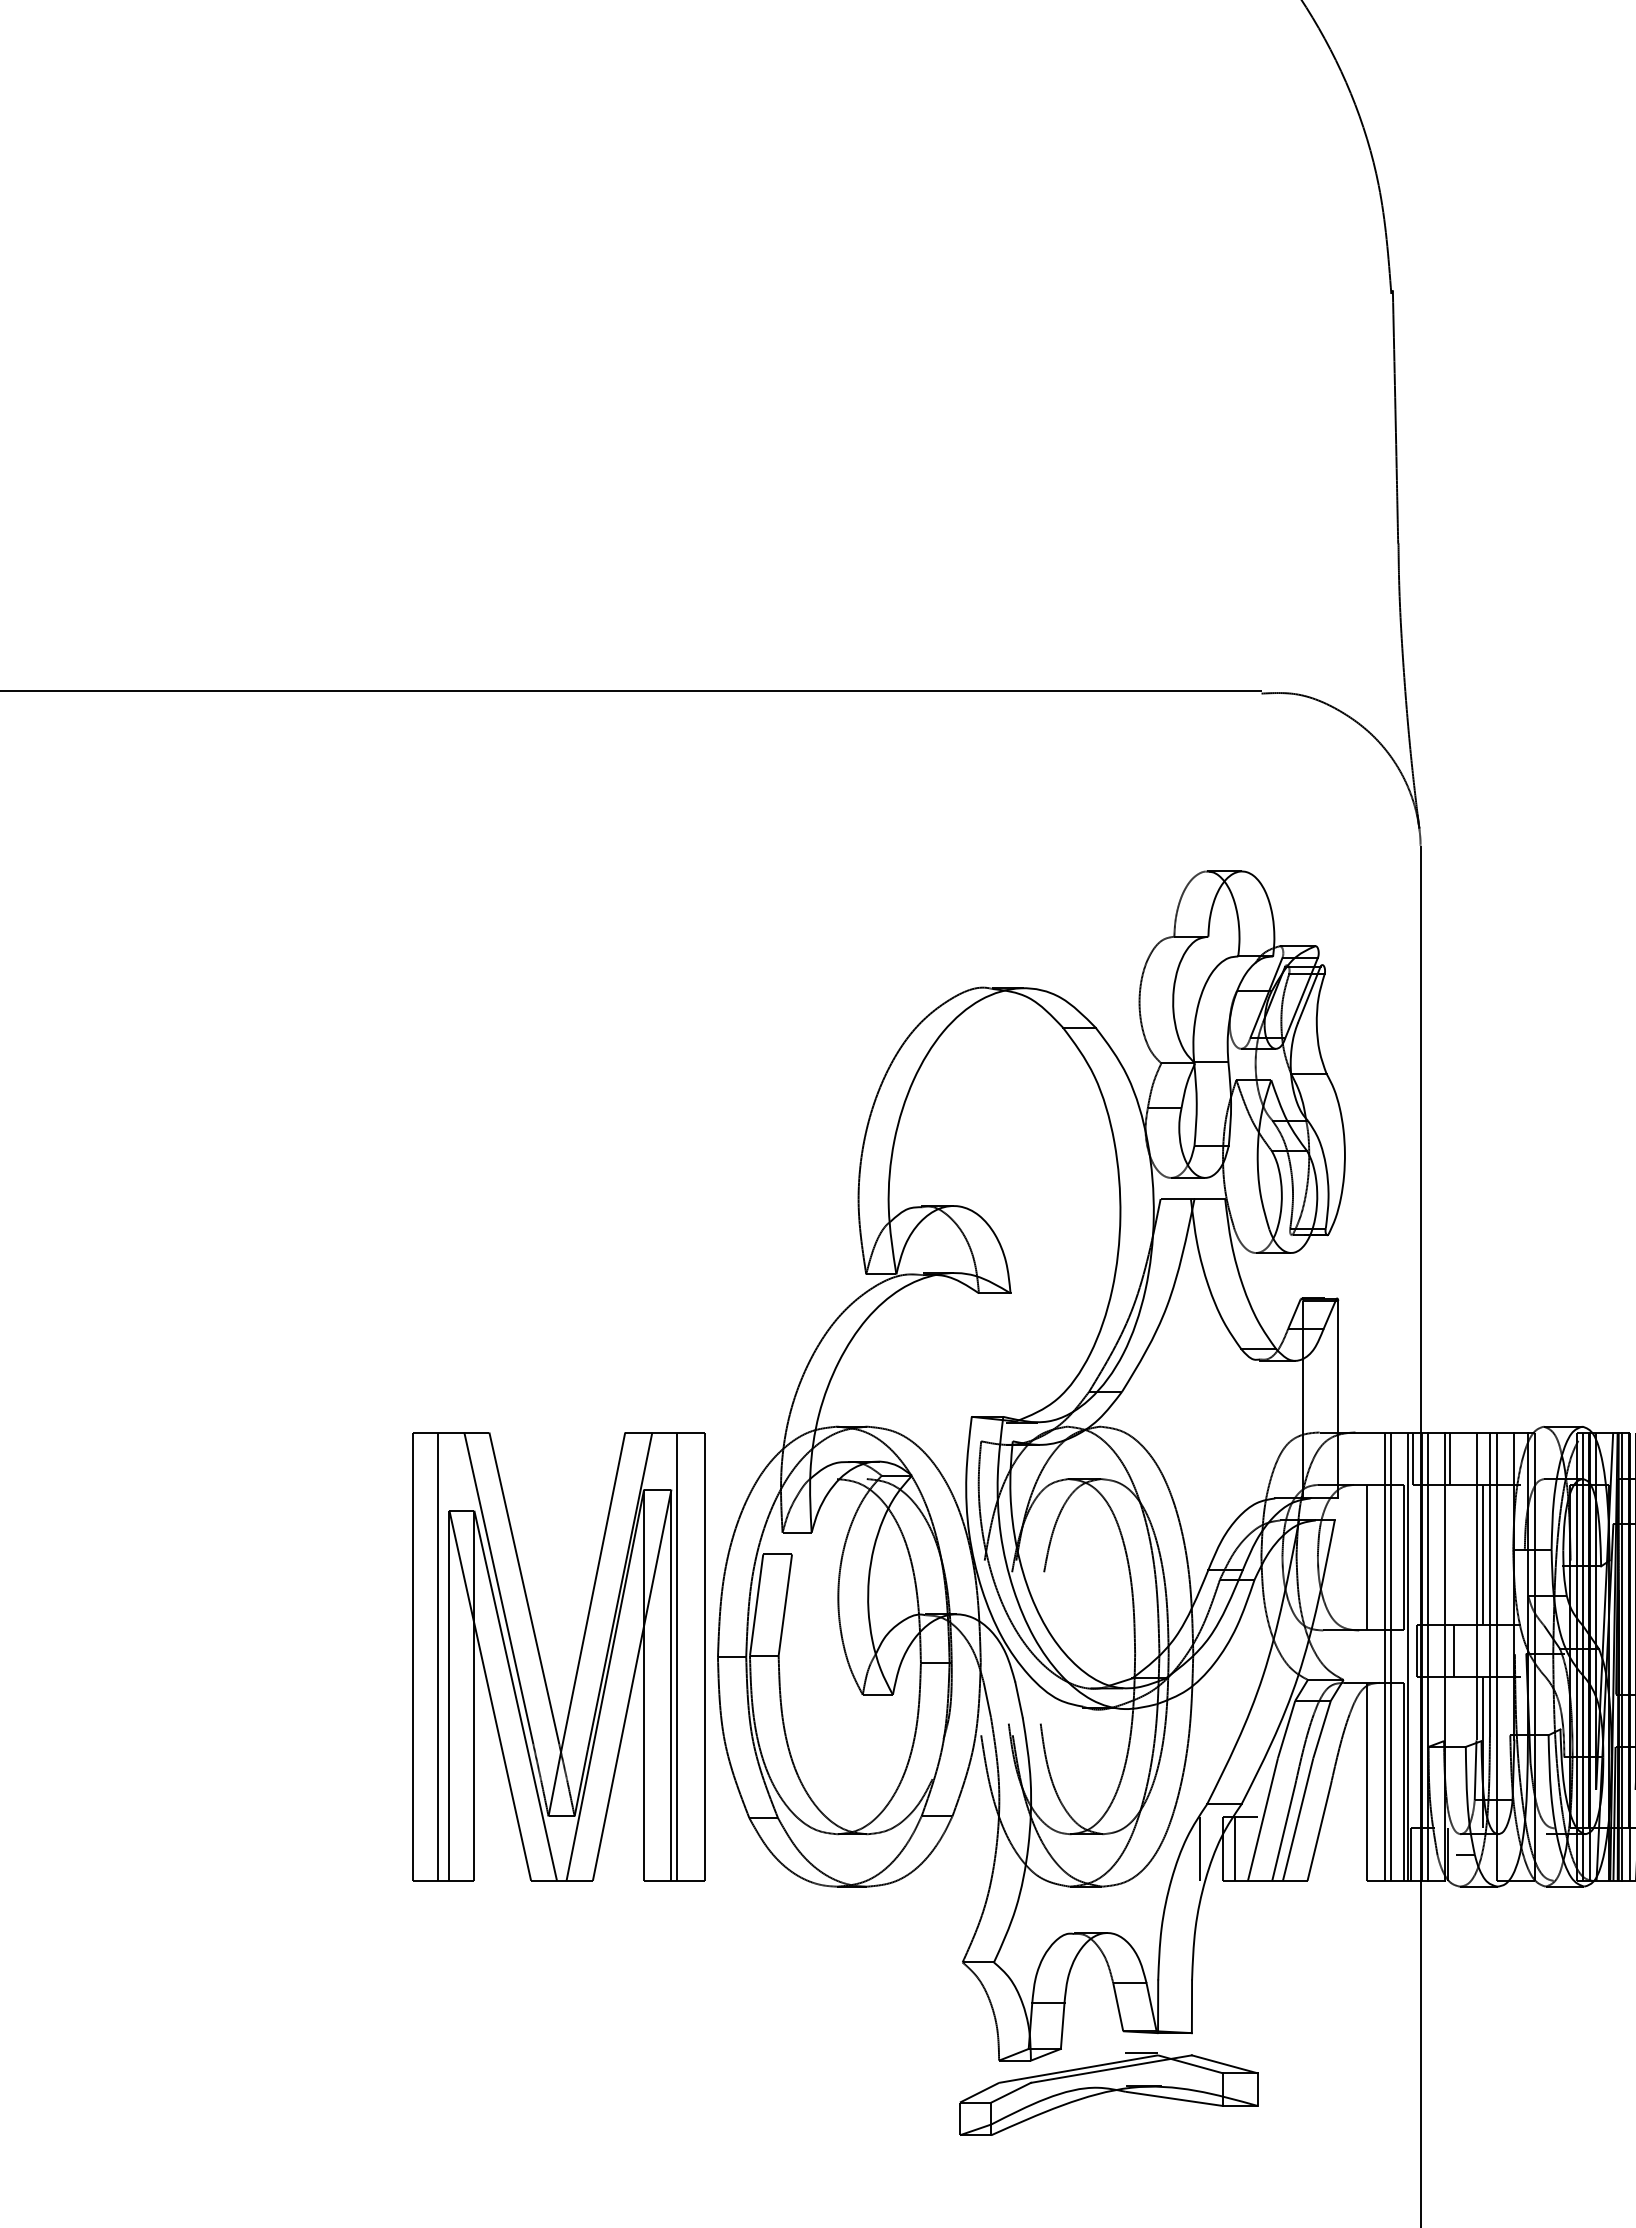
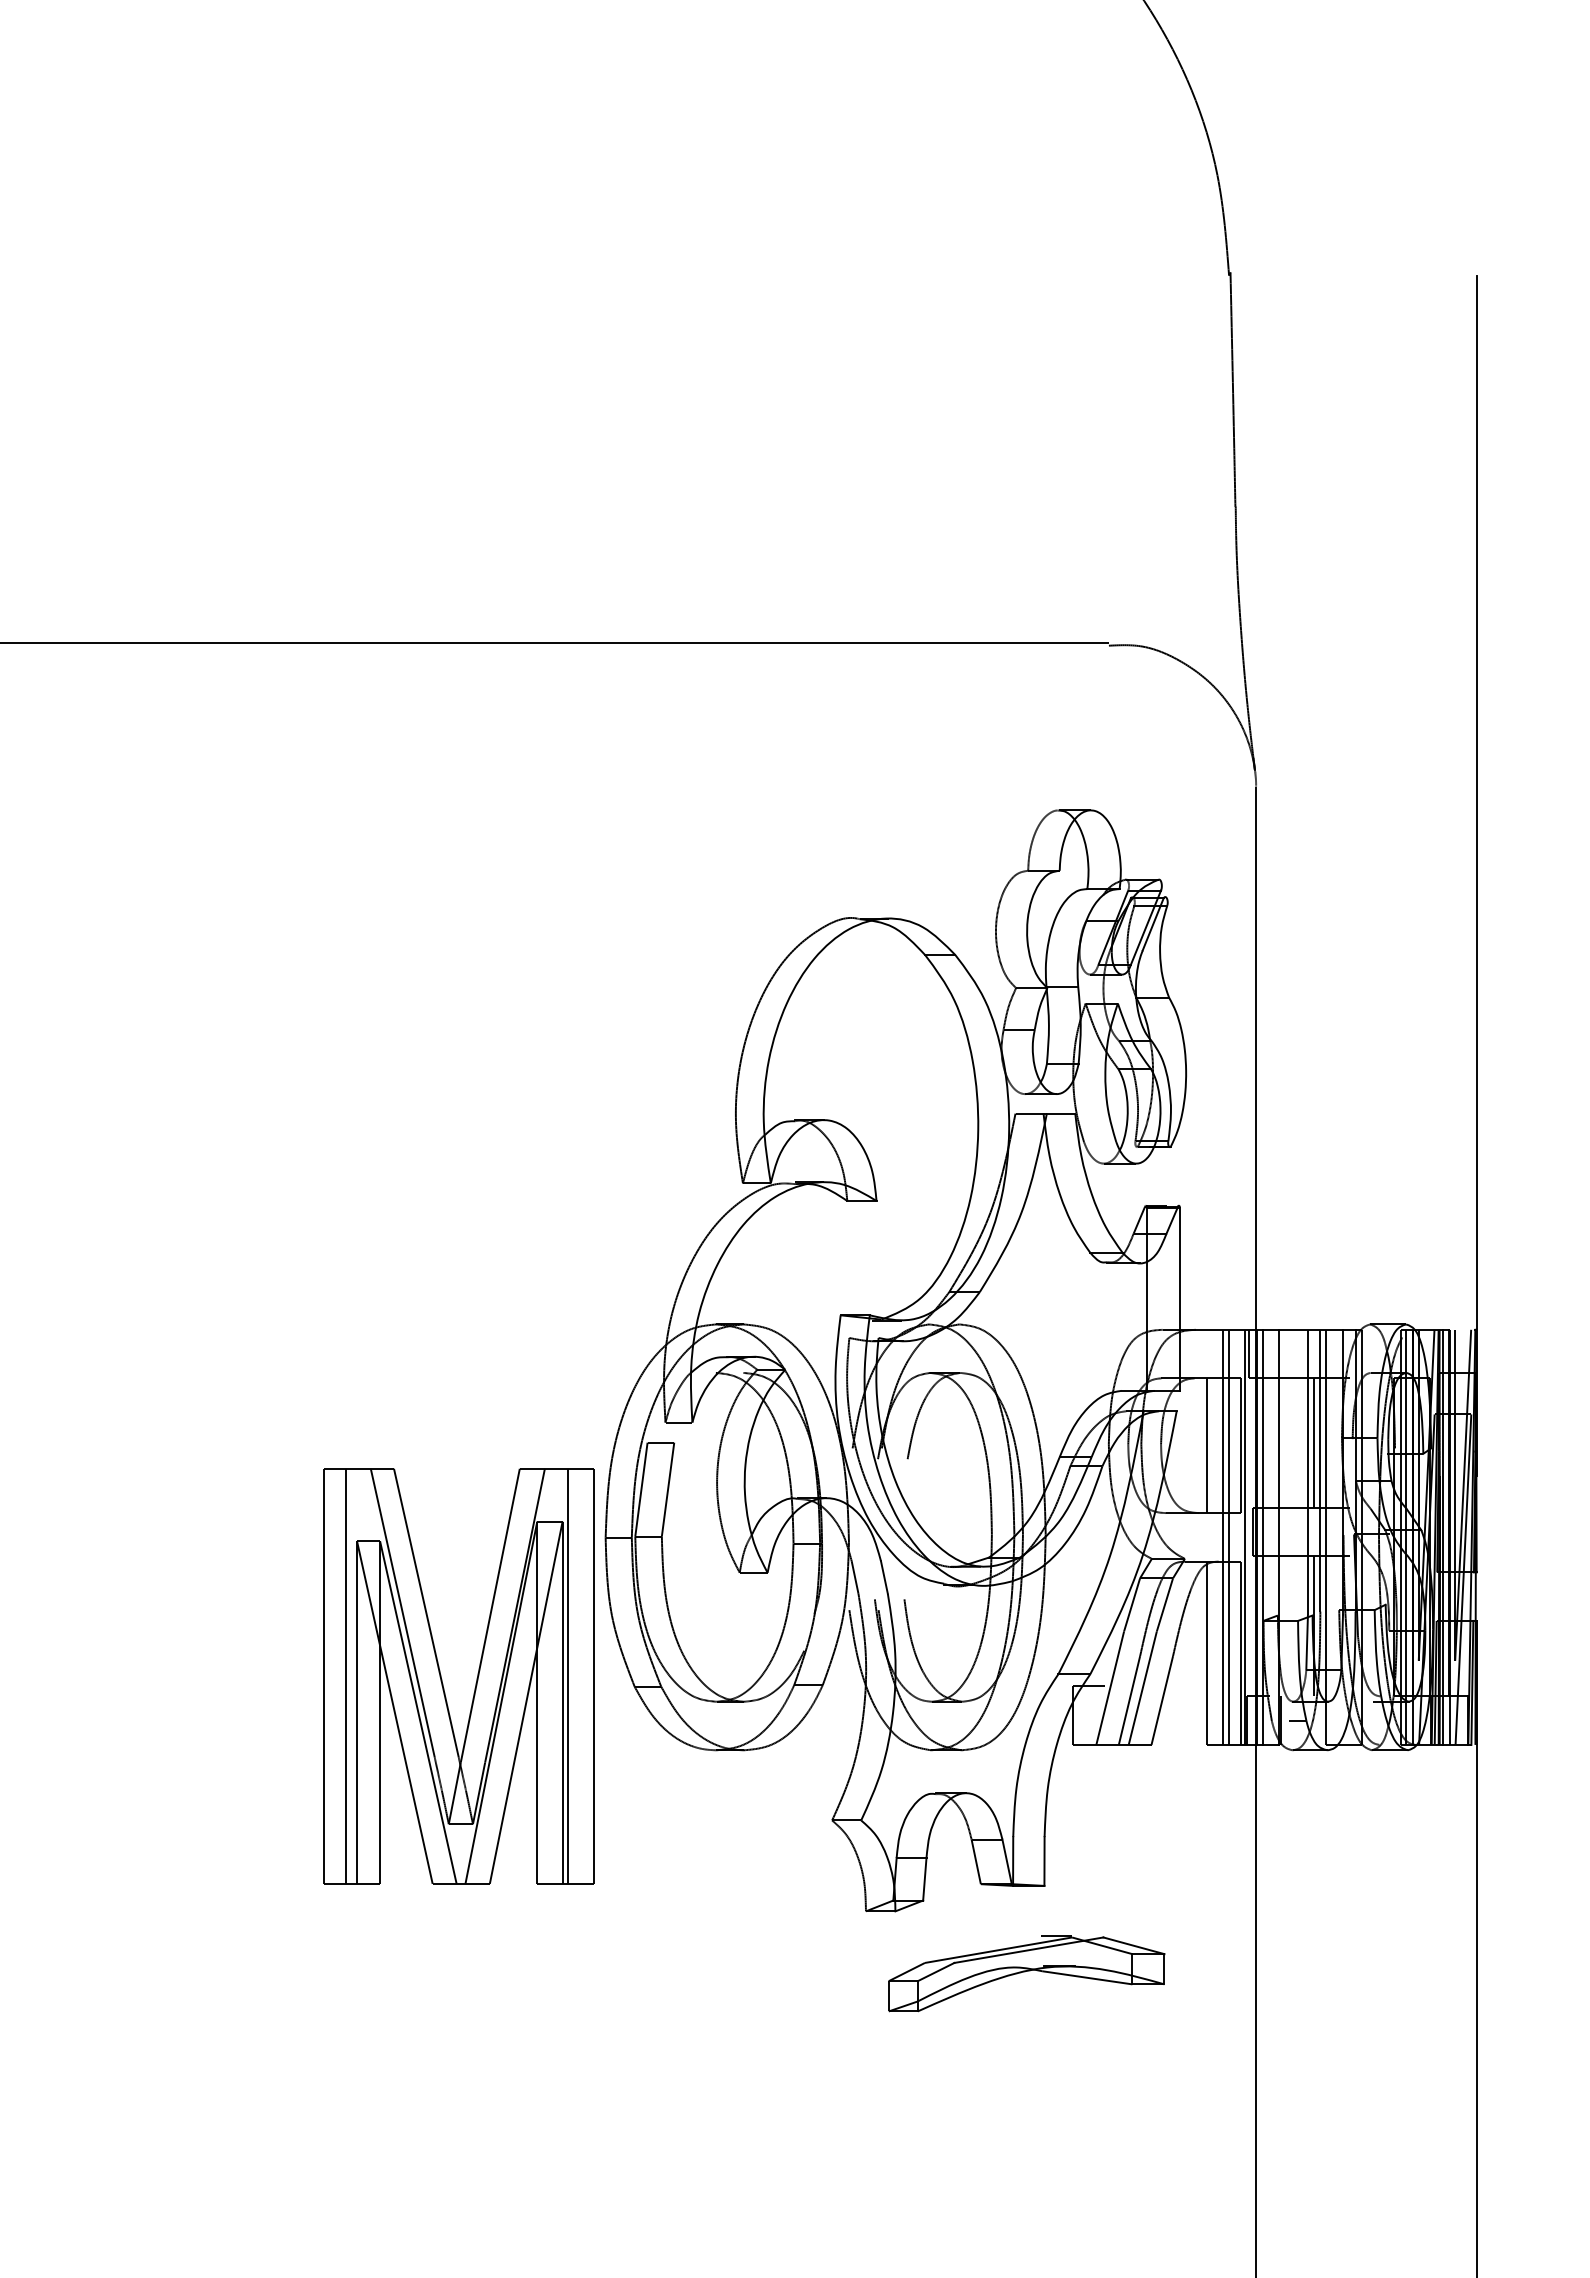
line: (1450, 1458) -> (1283, 1353), removed
line: (1453, 1650) -> (1286, 1531), removed
part: (541, 1660) -> (442, 1679), moved
line: (1200, 1848) -> (1052, 1714), removed
line: (1235, 1848) -> (1084, 1714), removed
part: (1108, 2094) -> (1026, 1973), moved

